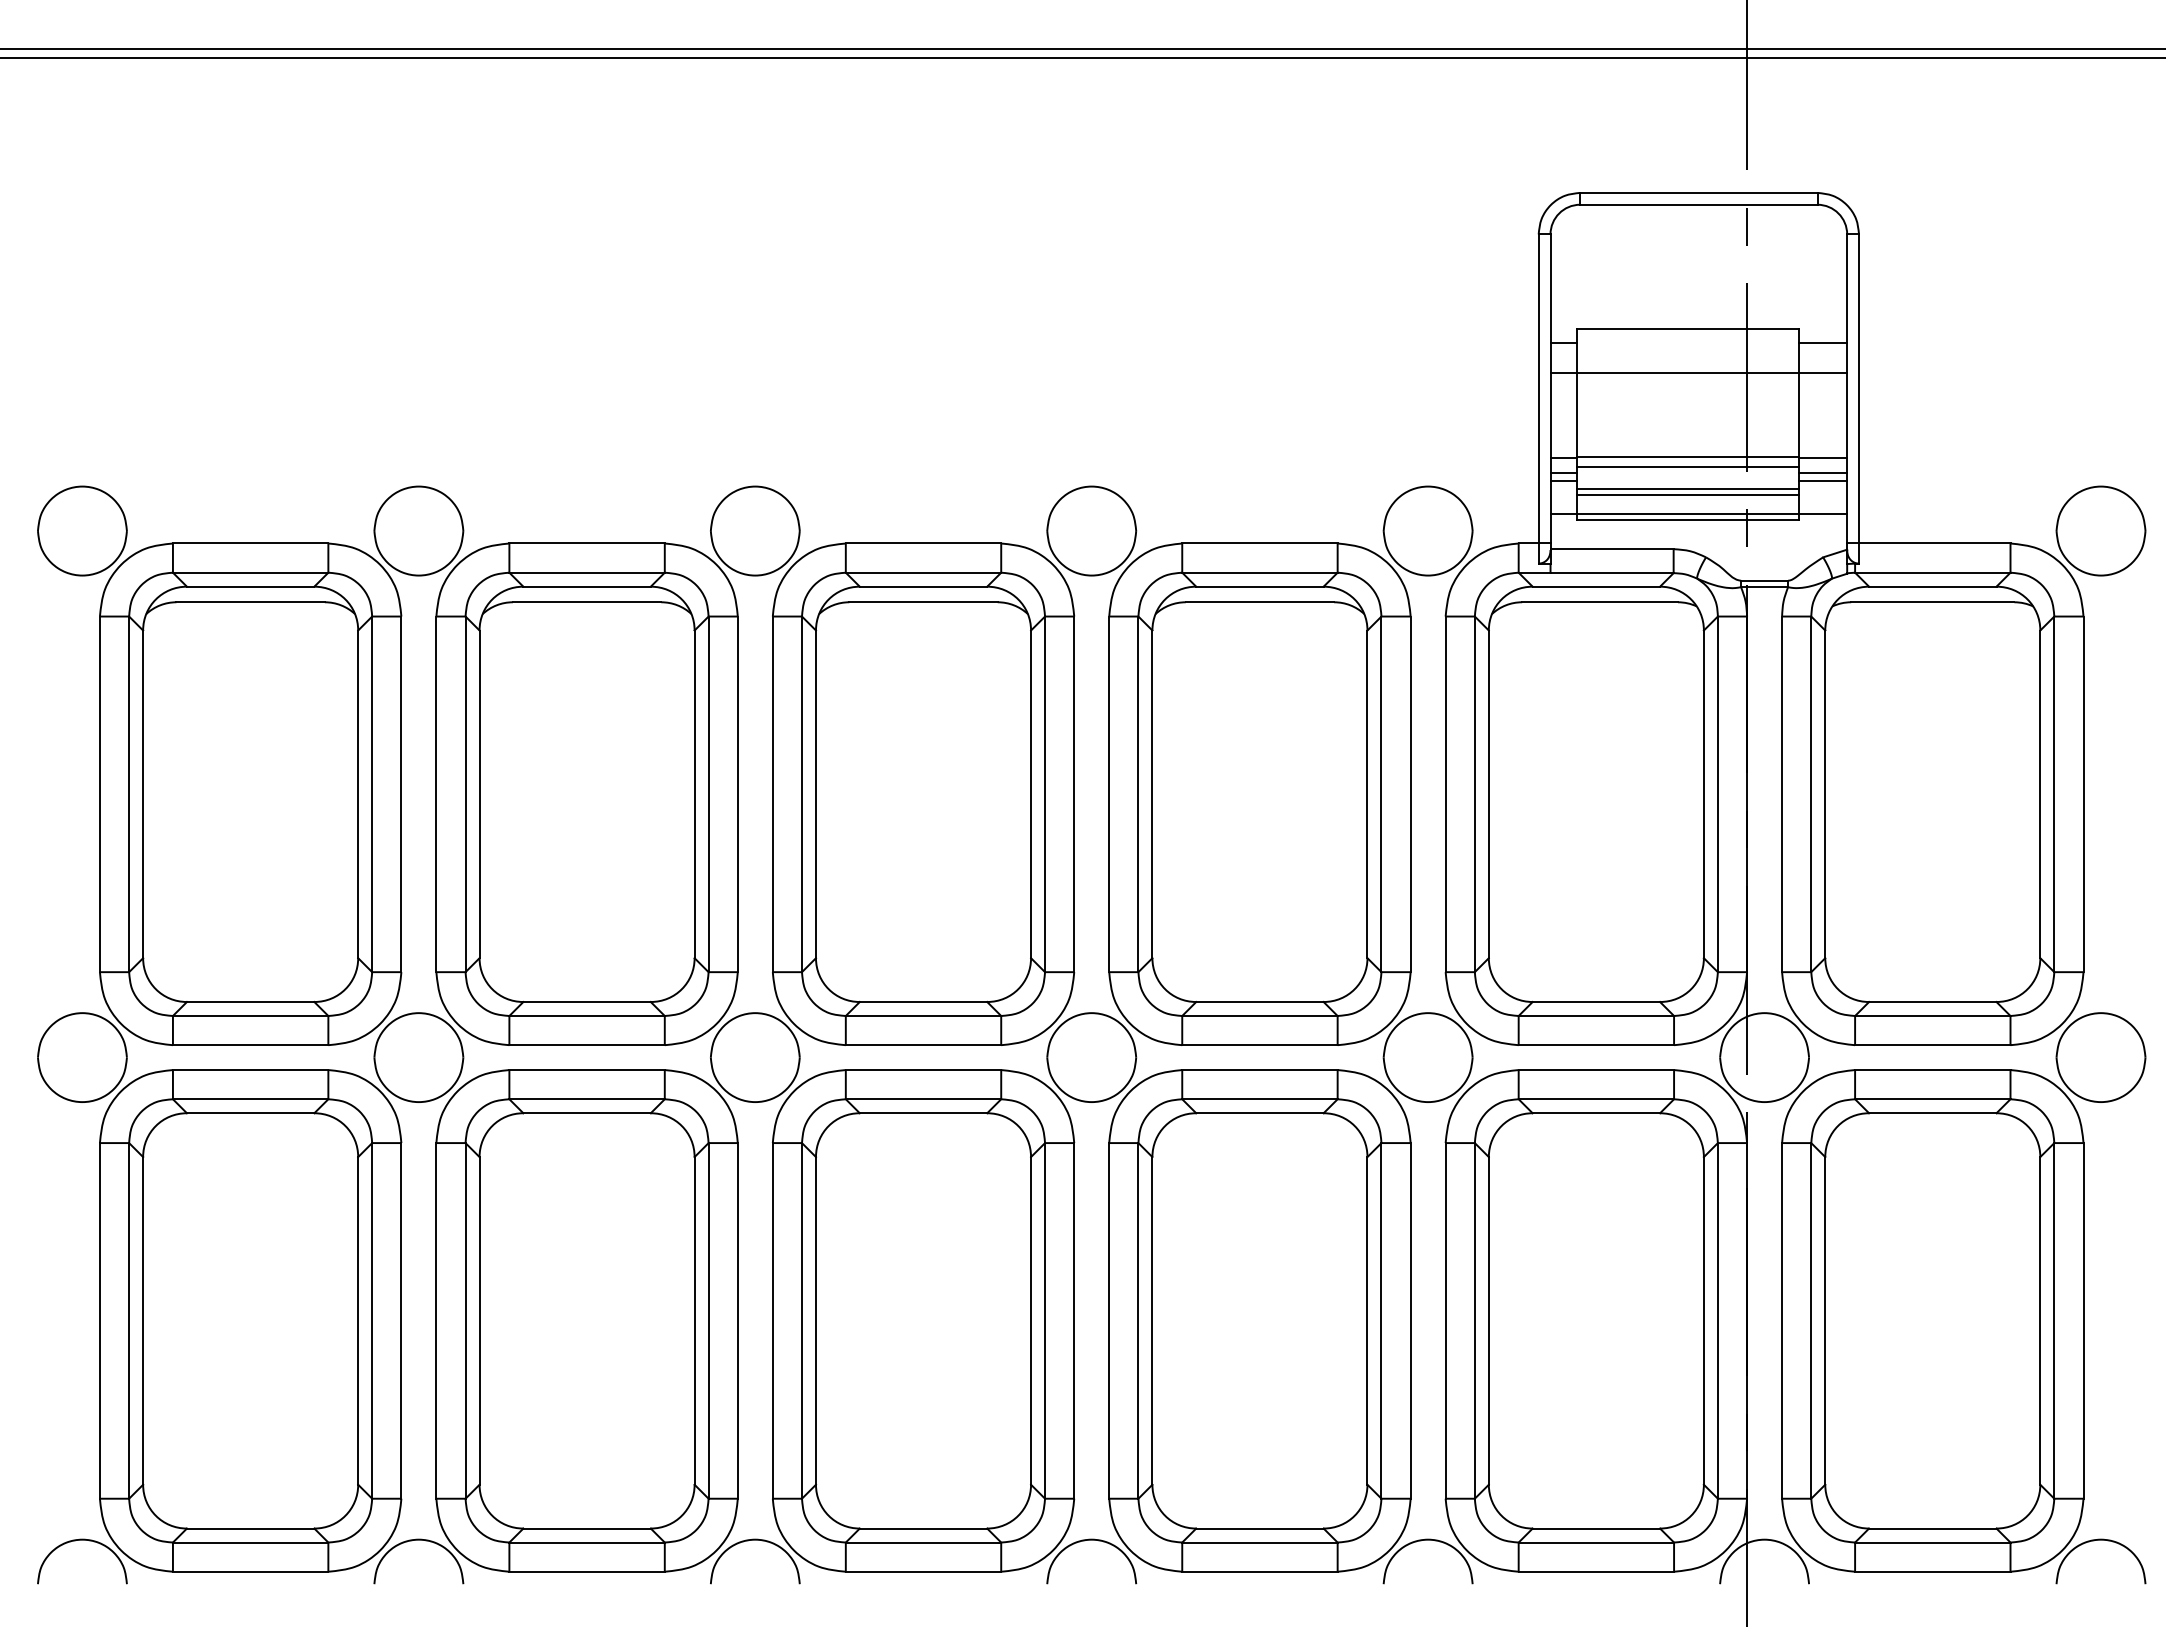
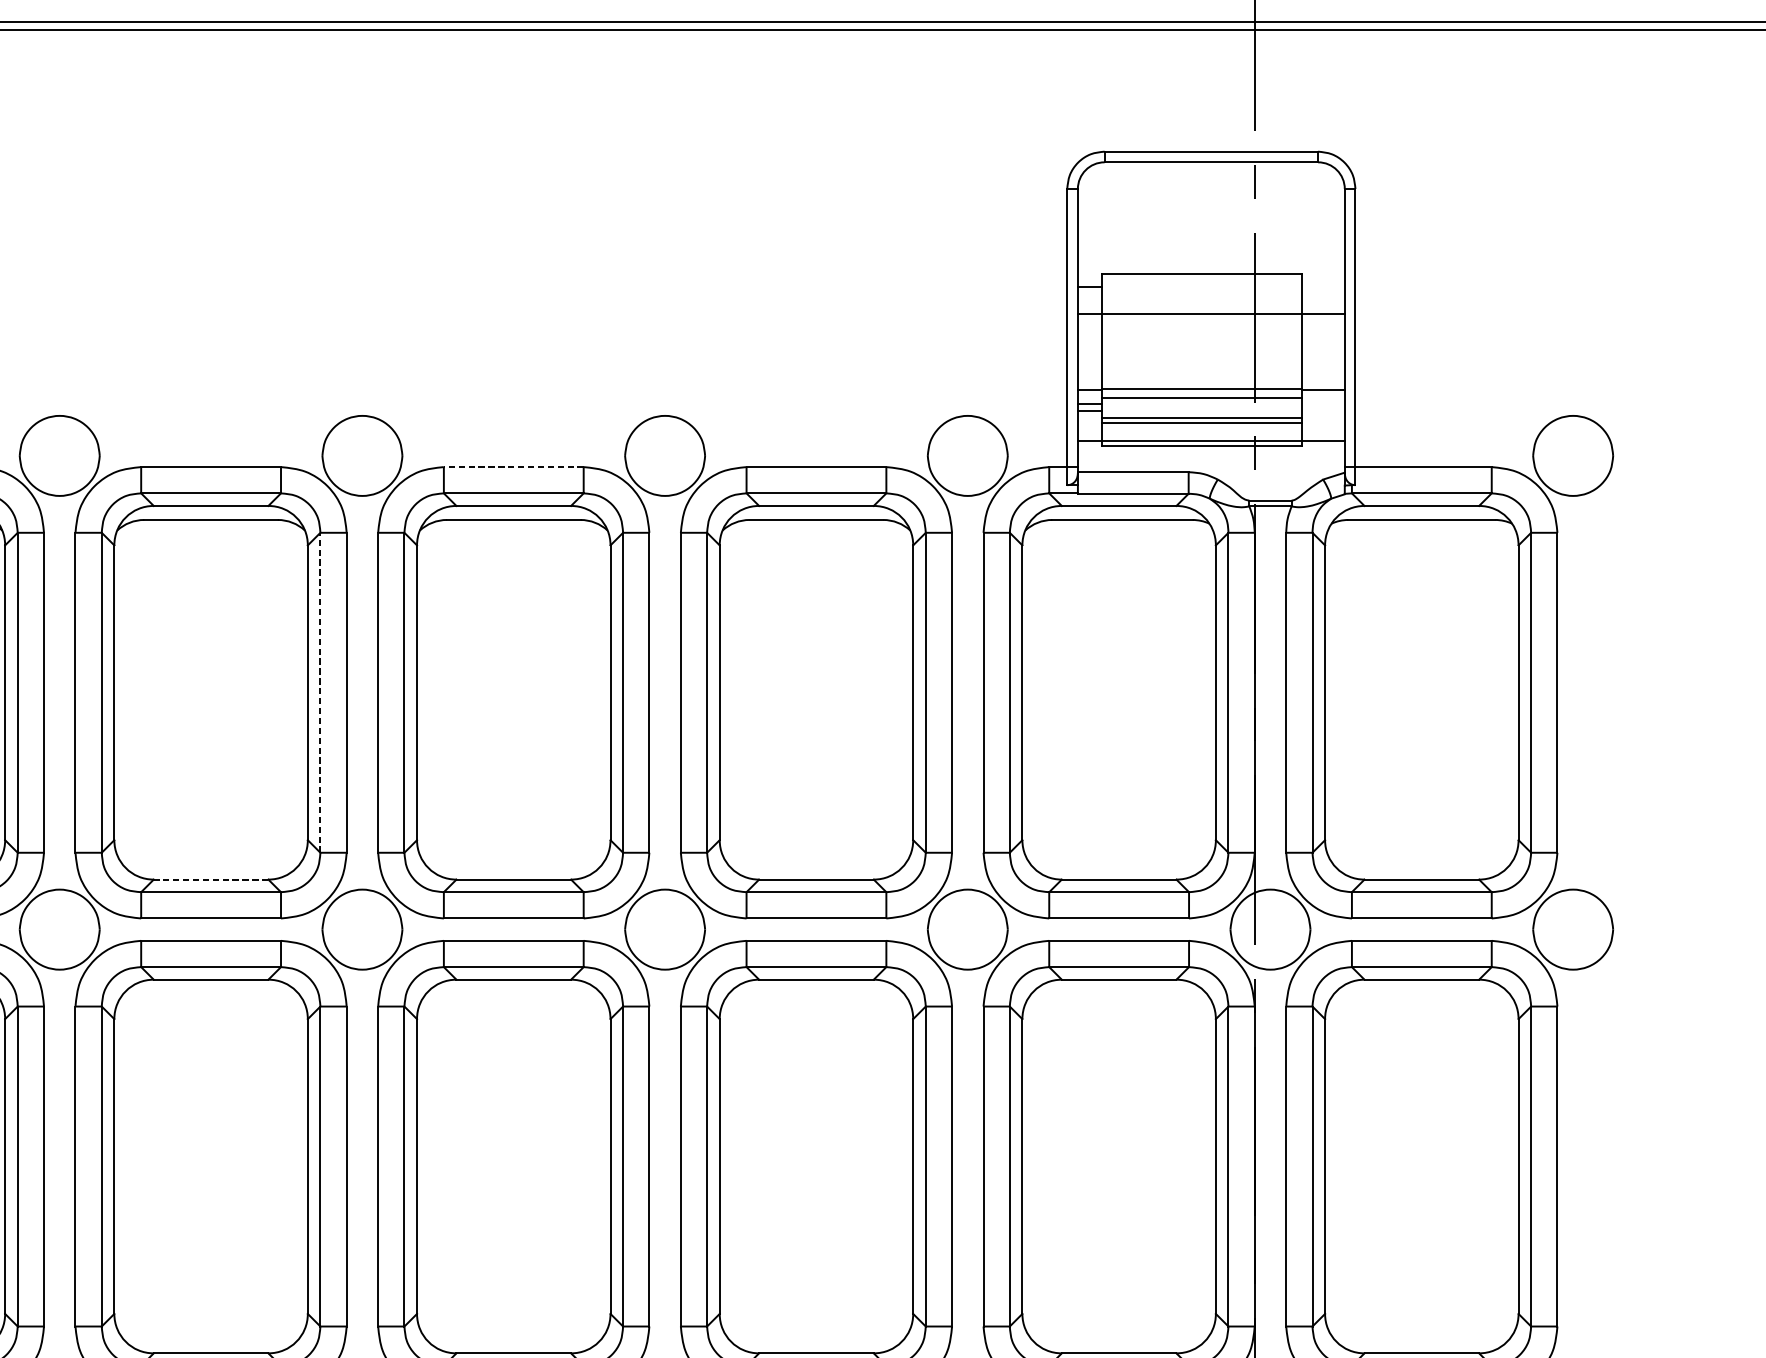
line: (1823, 343) -> (1323, 287), removed
line: (1823, 473) -> (1323, 404), removed
line: (1823, 480) -> (1323, 410), removed
line: (923, 543) -> (513, 467), solid -> dashed
line: (708, 794) -> (320, 692), solid -> dashed
line: (587, 1002) -> (211, 880), solid -> dashed

